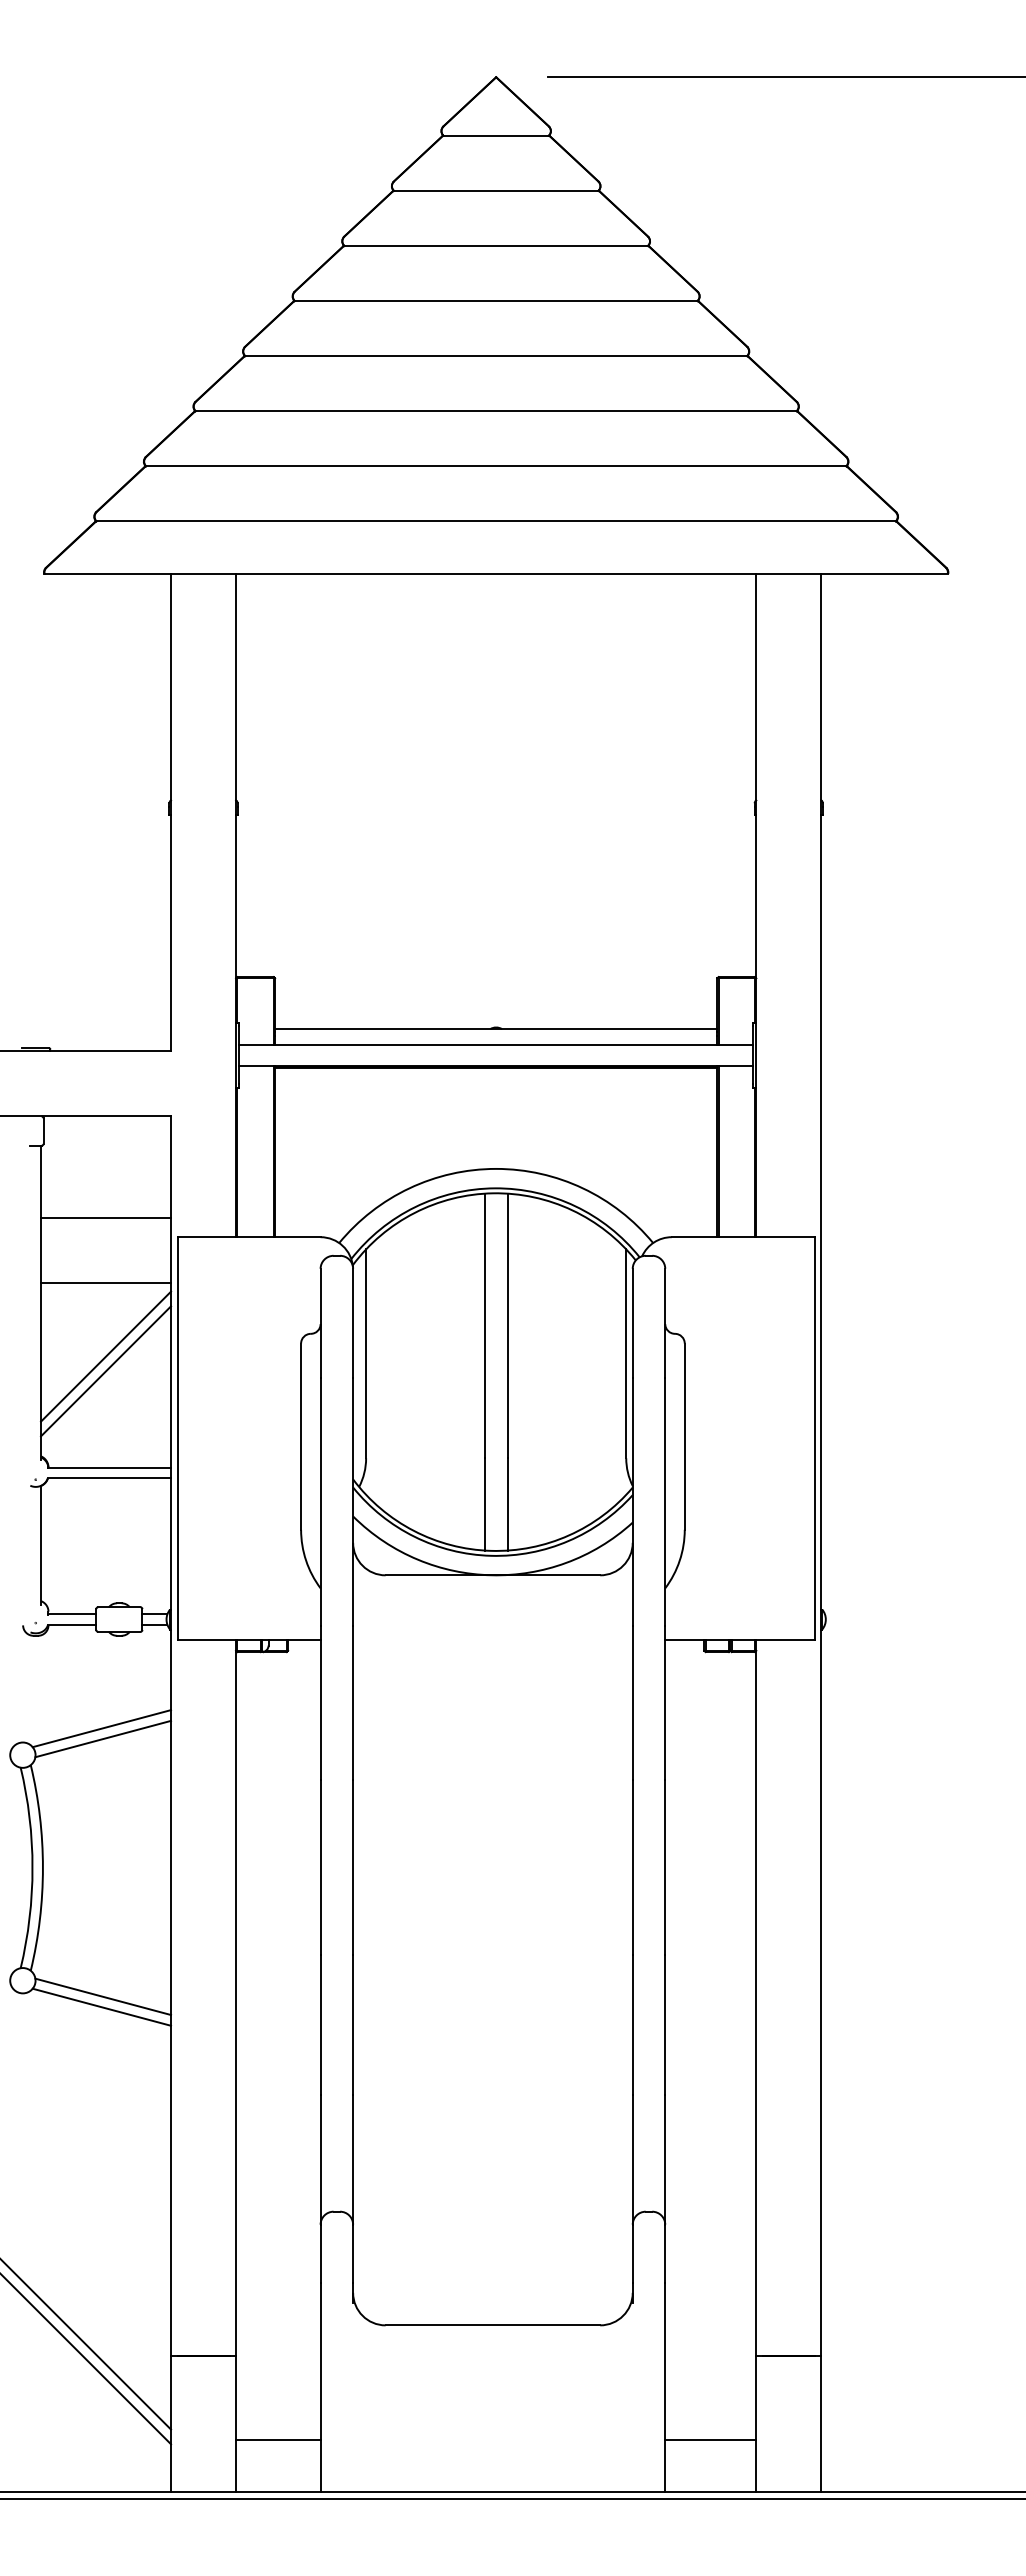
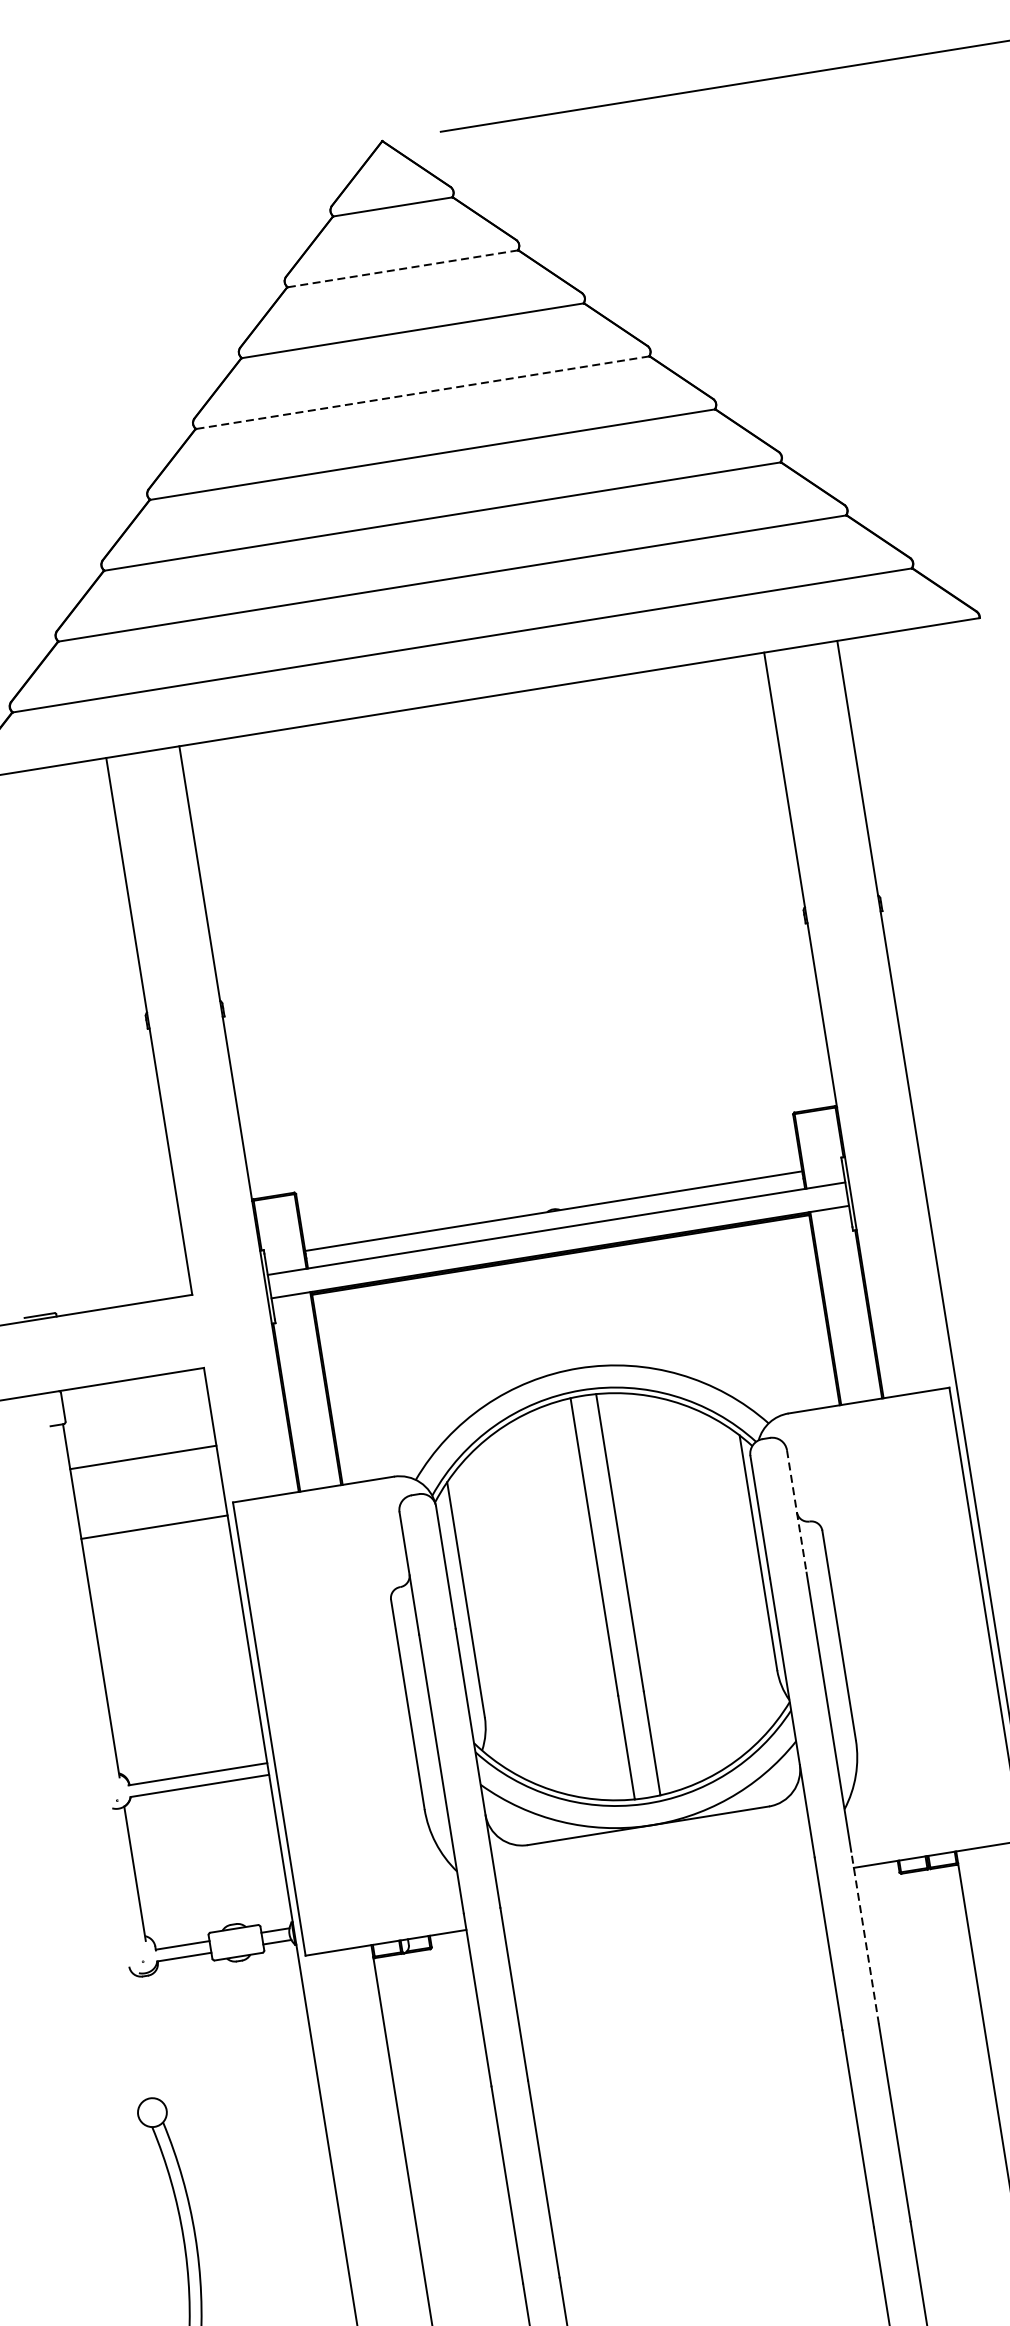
line: (496, 190) -> (403, 268), solid -> dashed
line: (496, 301) -> (423, 393), solid -> dashed
line: (106, 1217) -> (143, 1457), moved
line: (106, 1282) -> (154, 1526), moved
line: (665, 1323) -> (797, 1511), solid -> dashed
line: (106, 1356) -> (174, 1649), removed
line: (106, 1371) -> (177, 1666), removed
line: (665, 1702) -> (865, 1937), solid -> dashed
line: (101, 1728) -> (235, 2068), removed
line: (103, 1738) -> (240, 2079), removed

